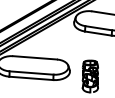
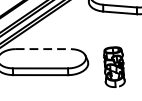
line: (35, 57) -> (43, 48), solid -> dashed

